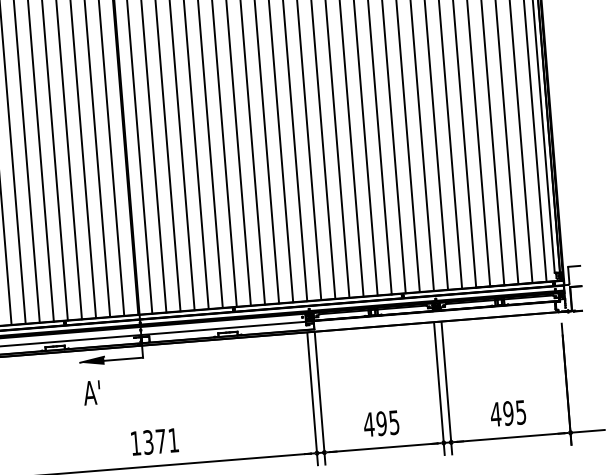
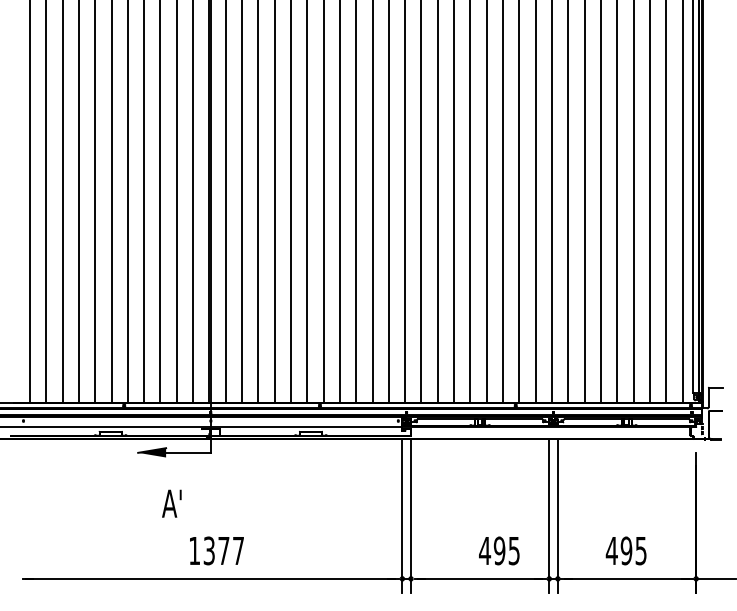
text: (91, 392) -> (171, 503), moved
text: (381, 423) -> (499, 550), moved
text: (173, 440) -> (238, 550), 1371 -> 1377

